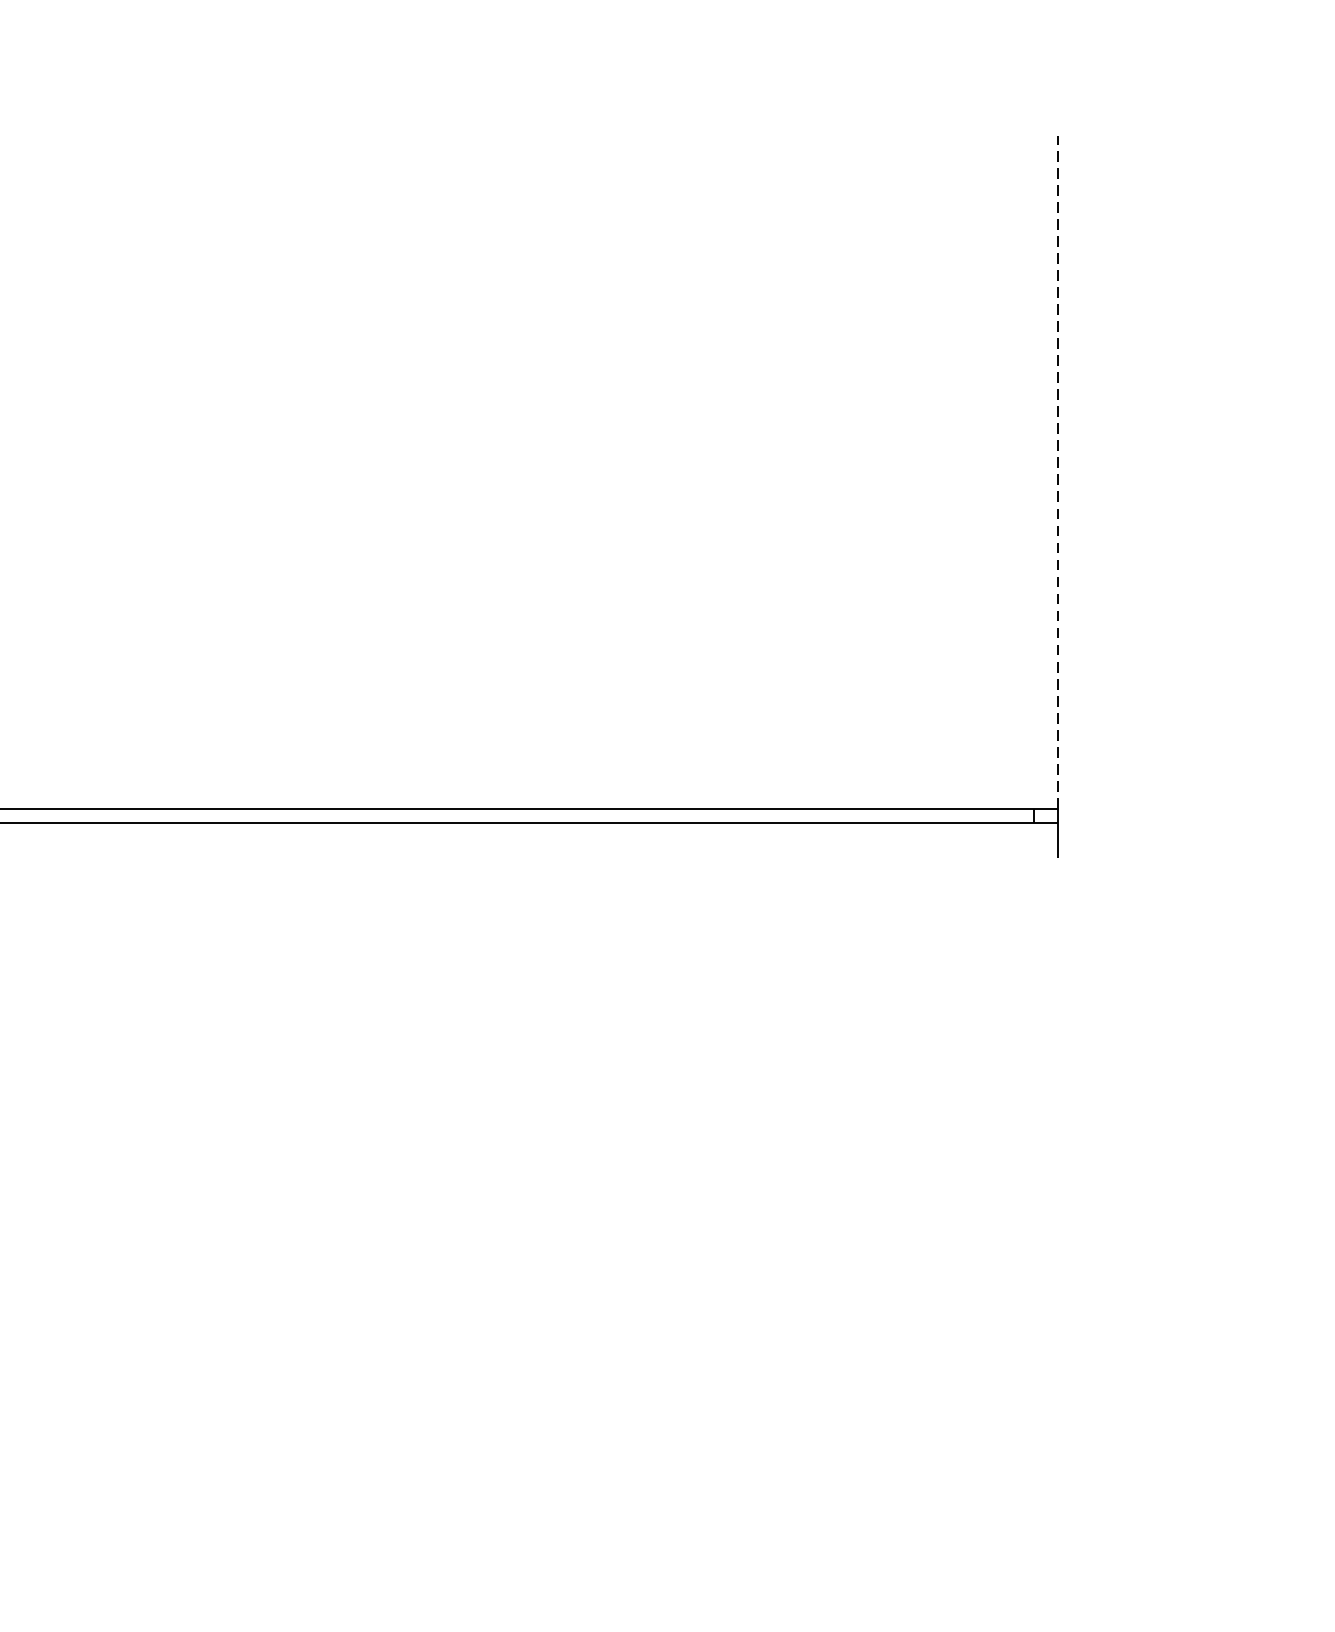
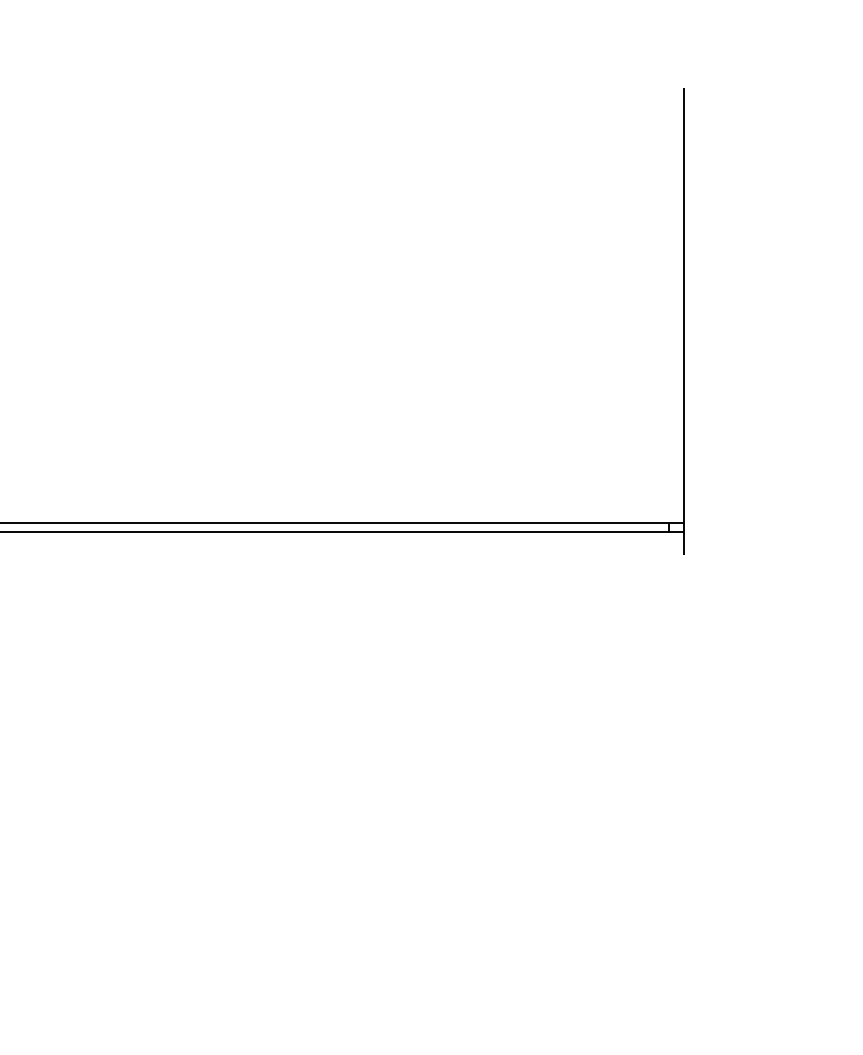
line: (1057, 470) -> (683, 304), dashed -> solid

